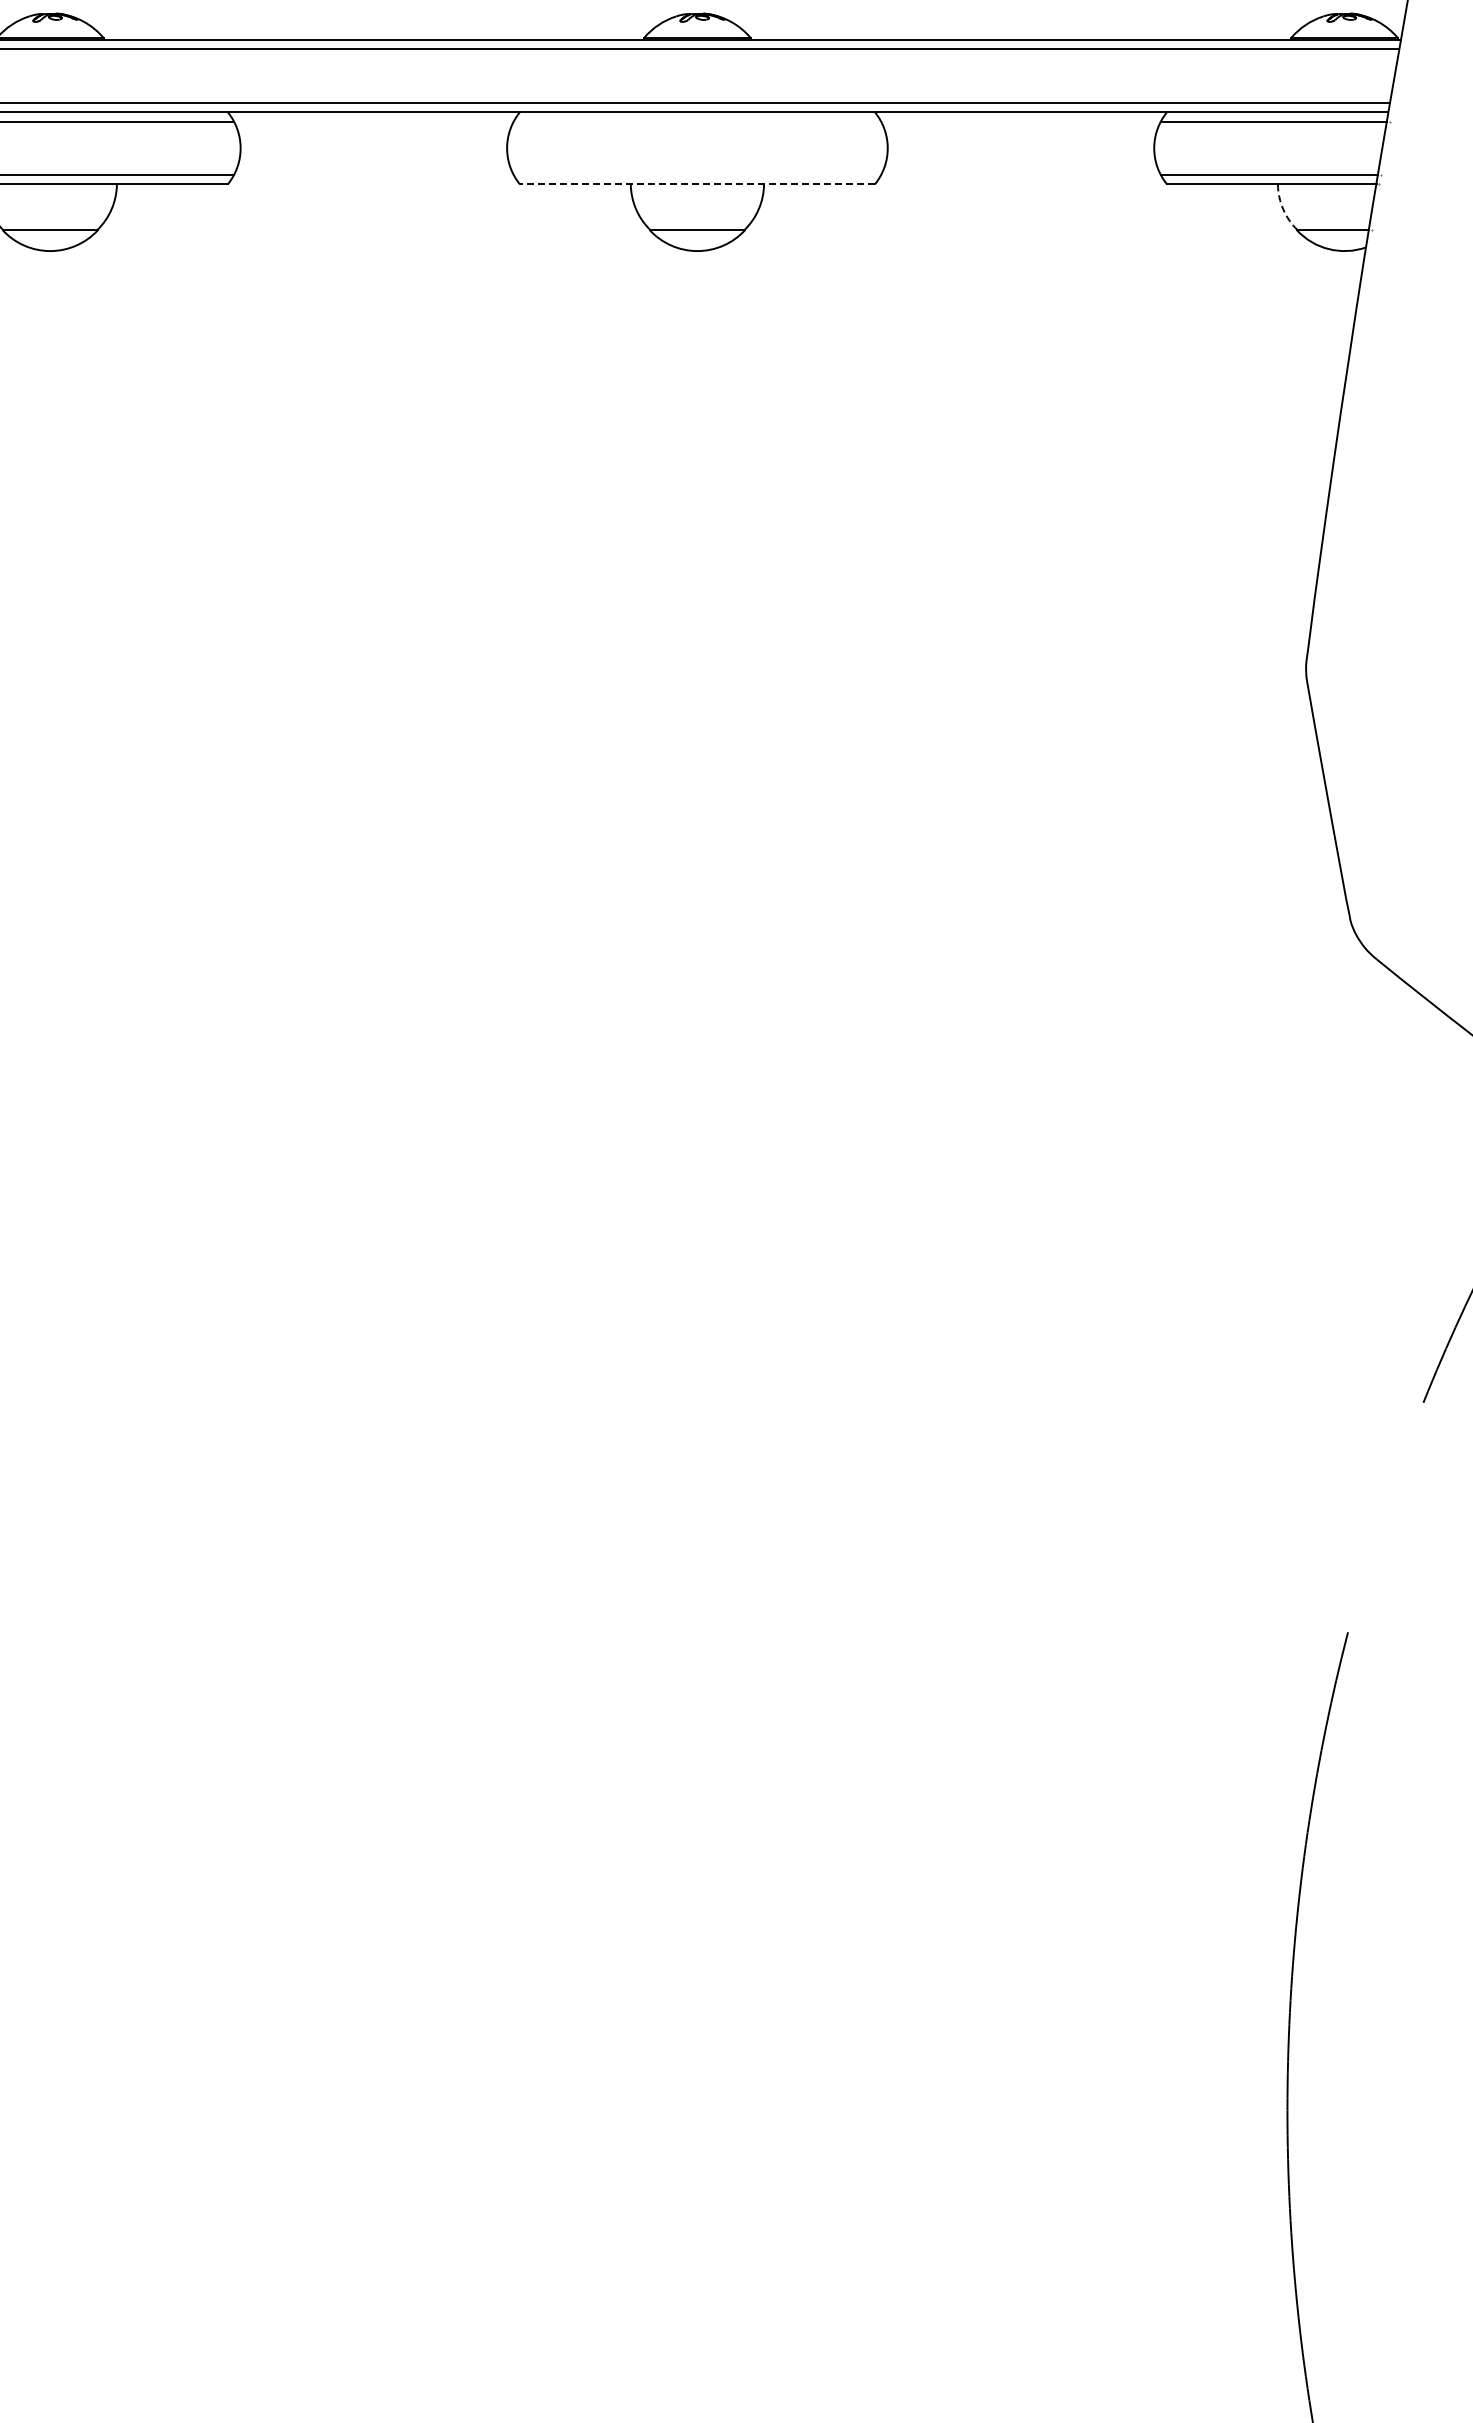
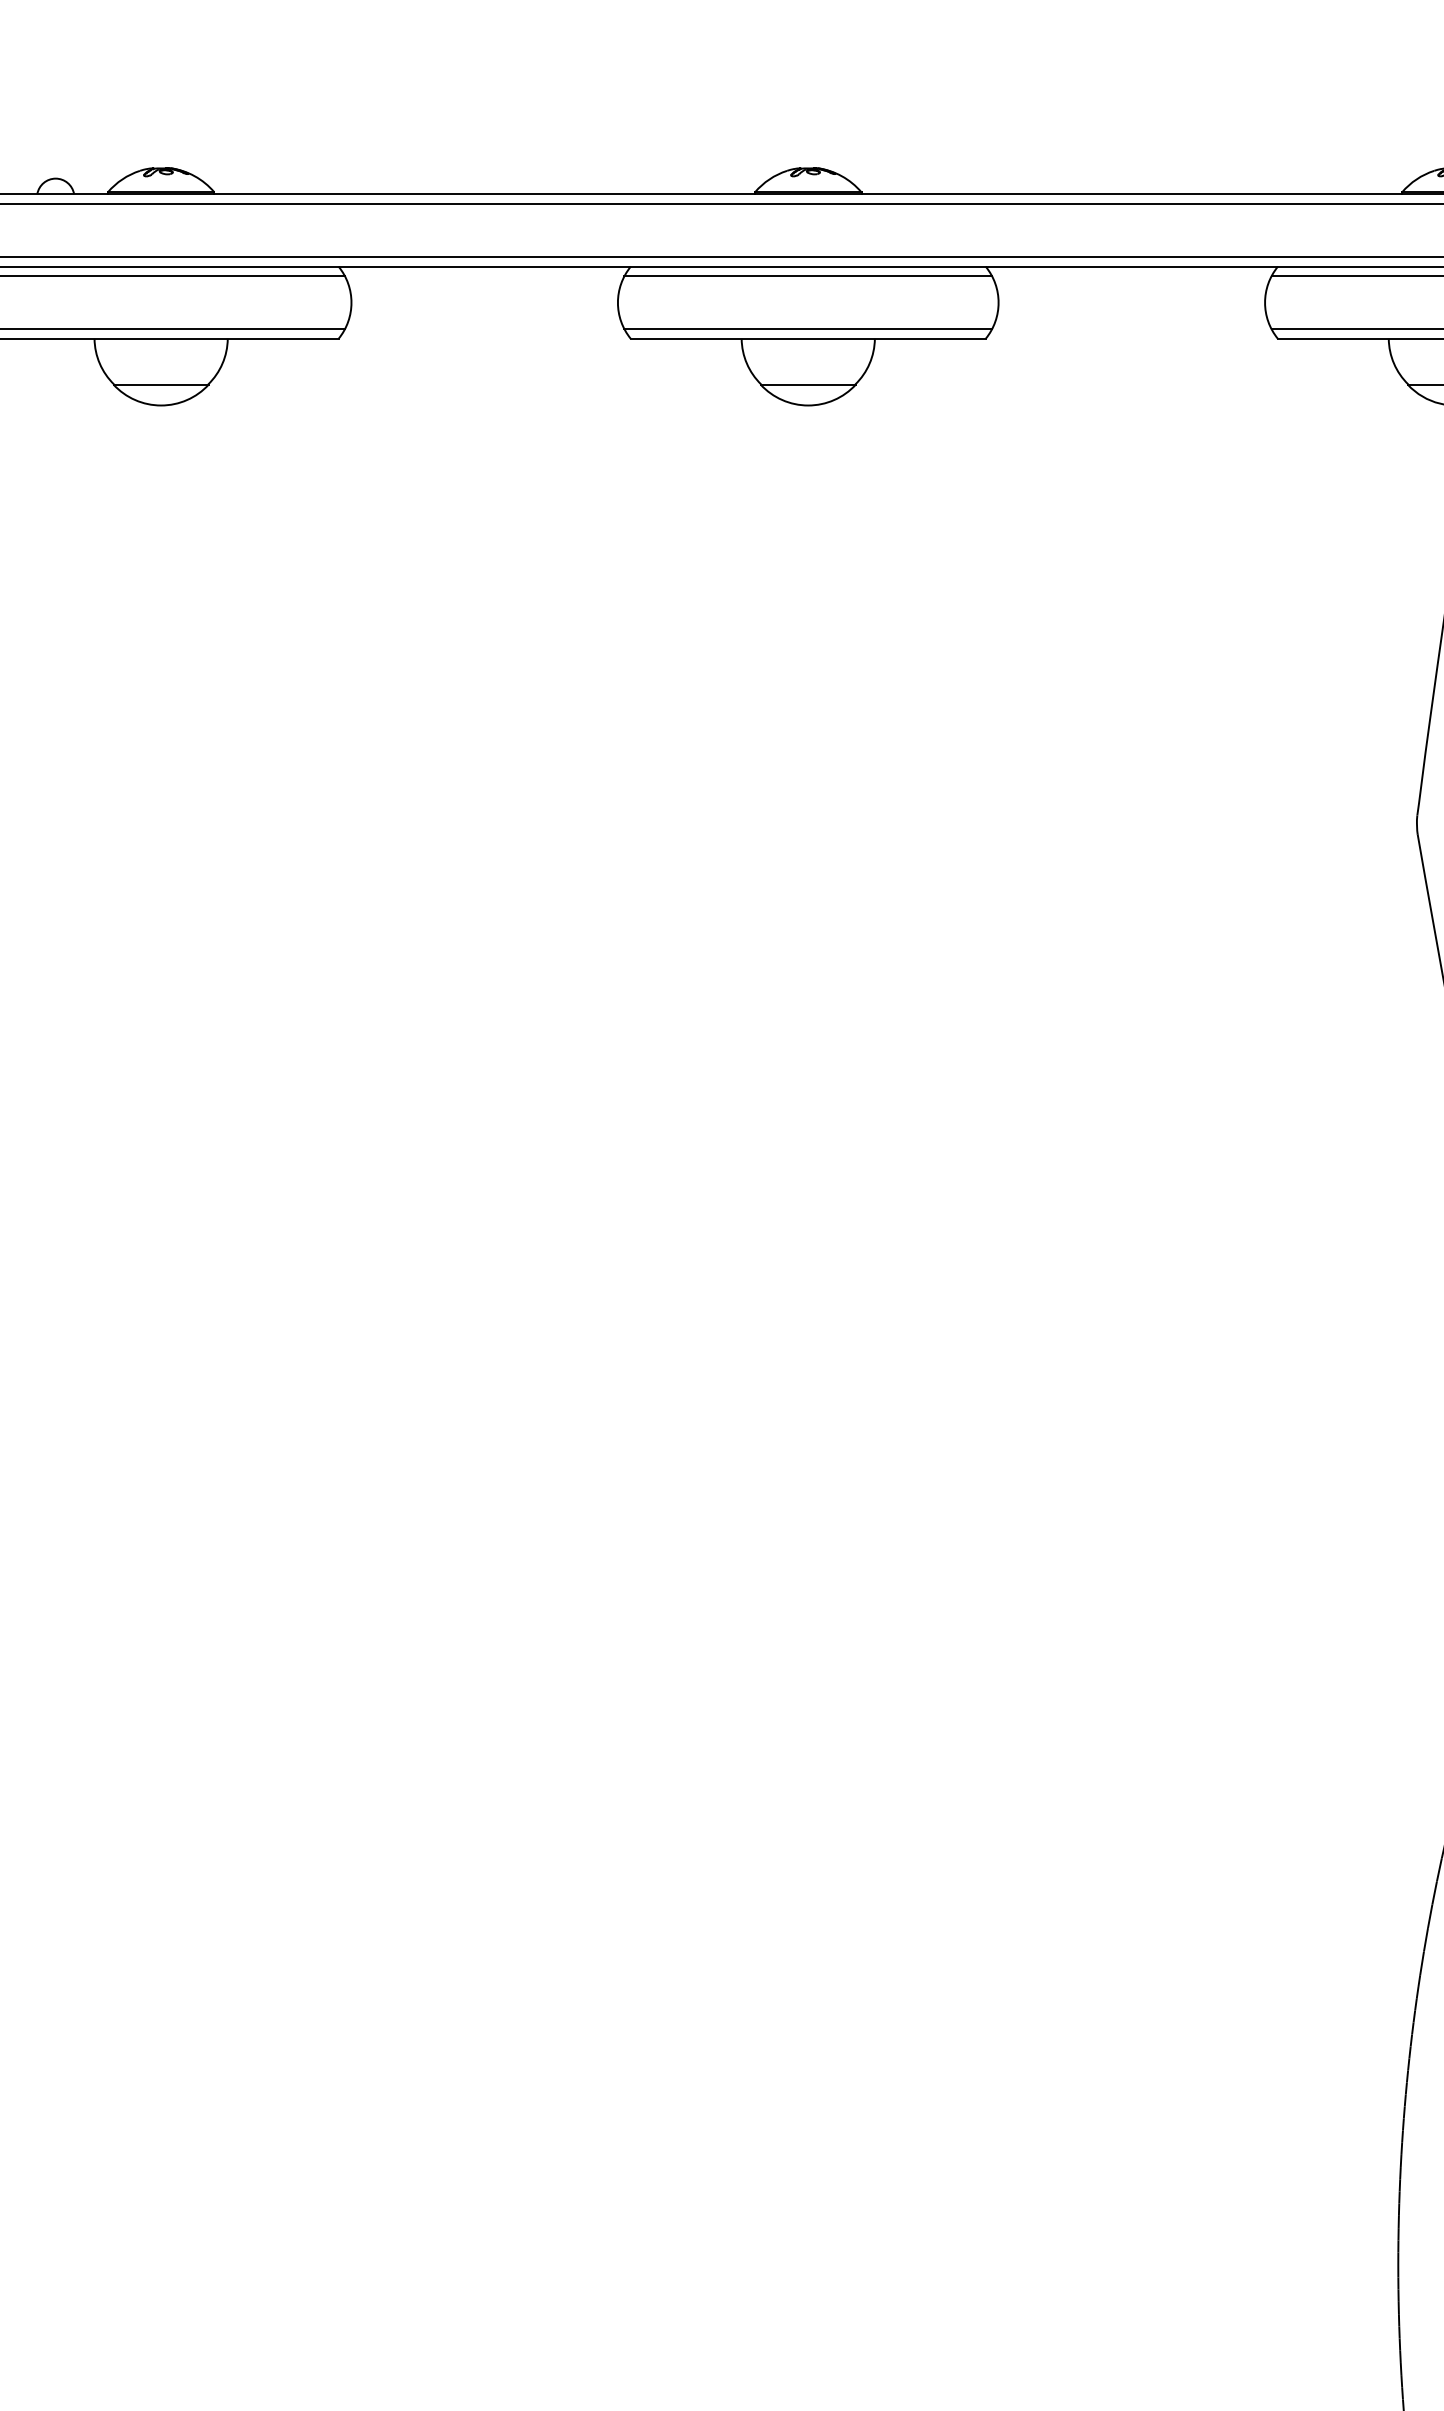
line: (697, 121) -> (808, 275), added
line: (697, 174) -> (808, 328), added
line: (696, 184) -> (807, 338), dashed -> solid
arc: (1283, 209) -> (1394, 363), dashed -> solid

